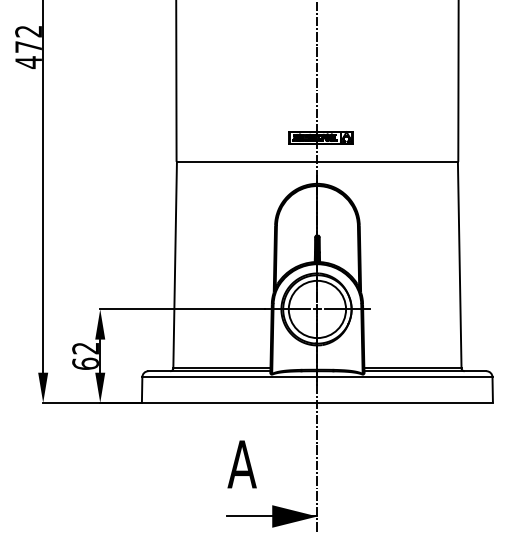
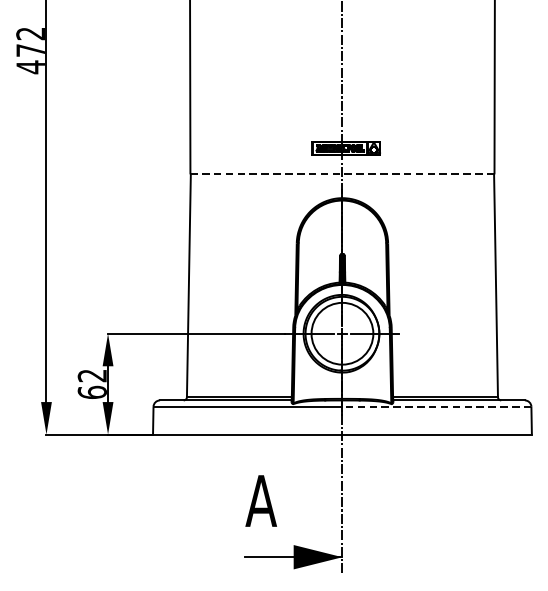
line: (317, 161) -> (342, 174), solid -> dashed
line: (404, 377) -> (436, 407), solid -> dashed

